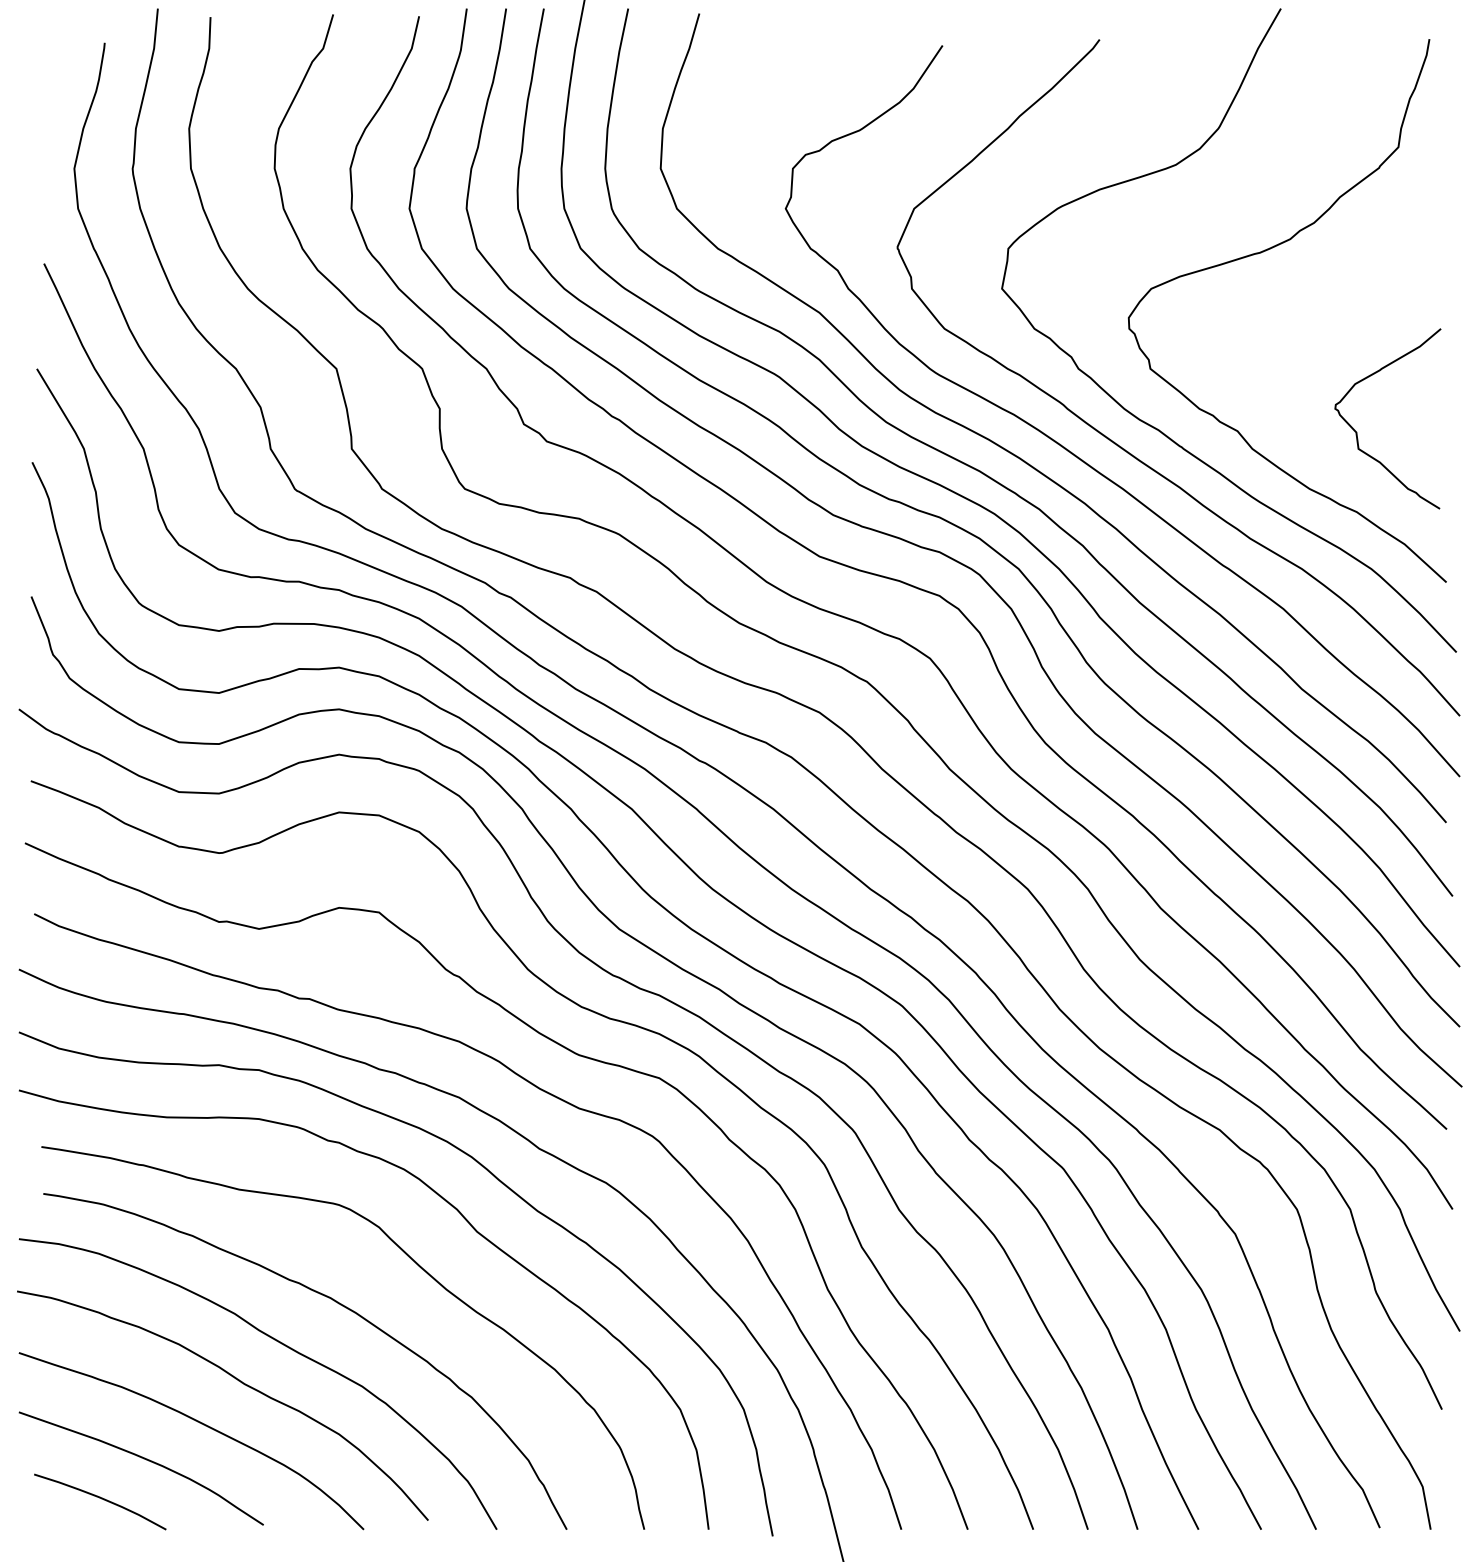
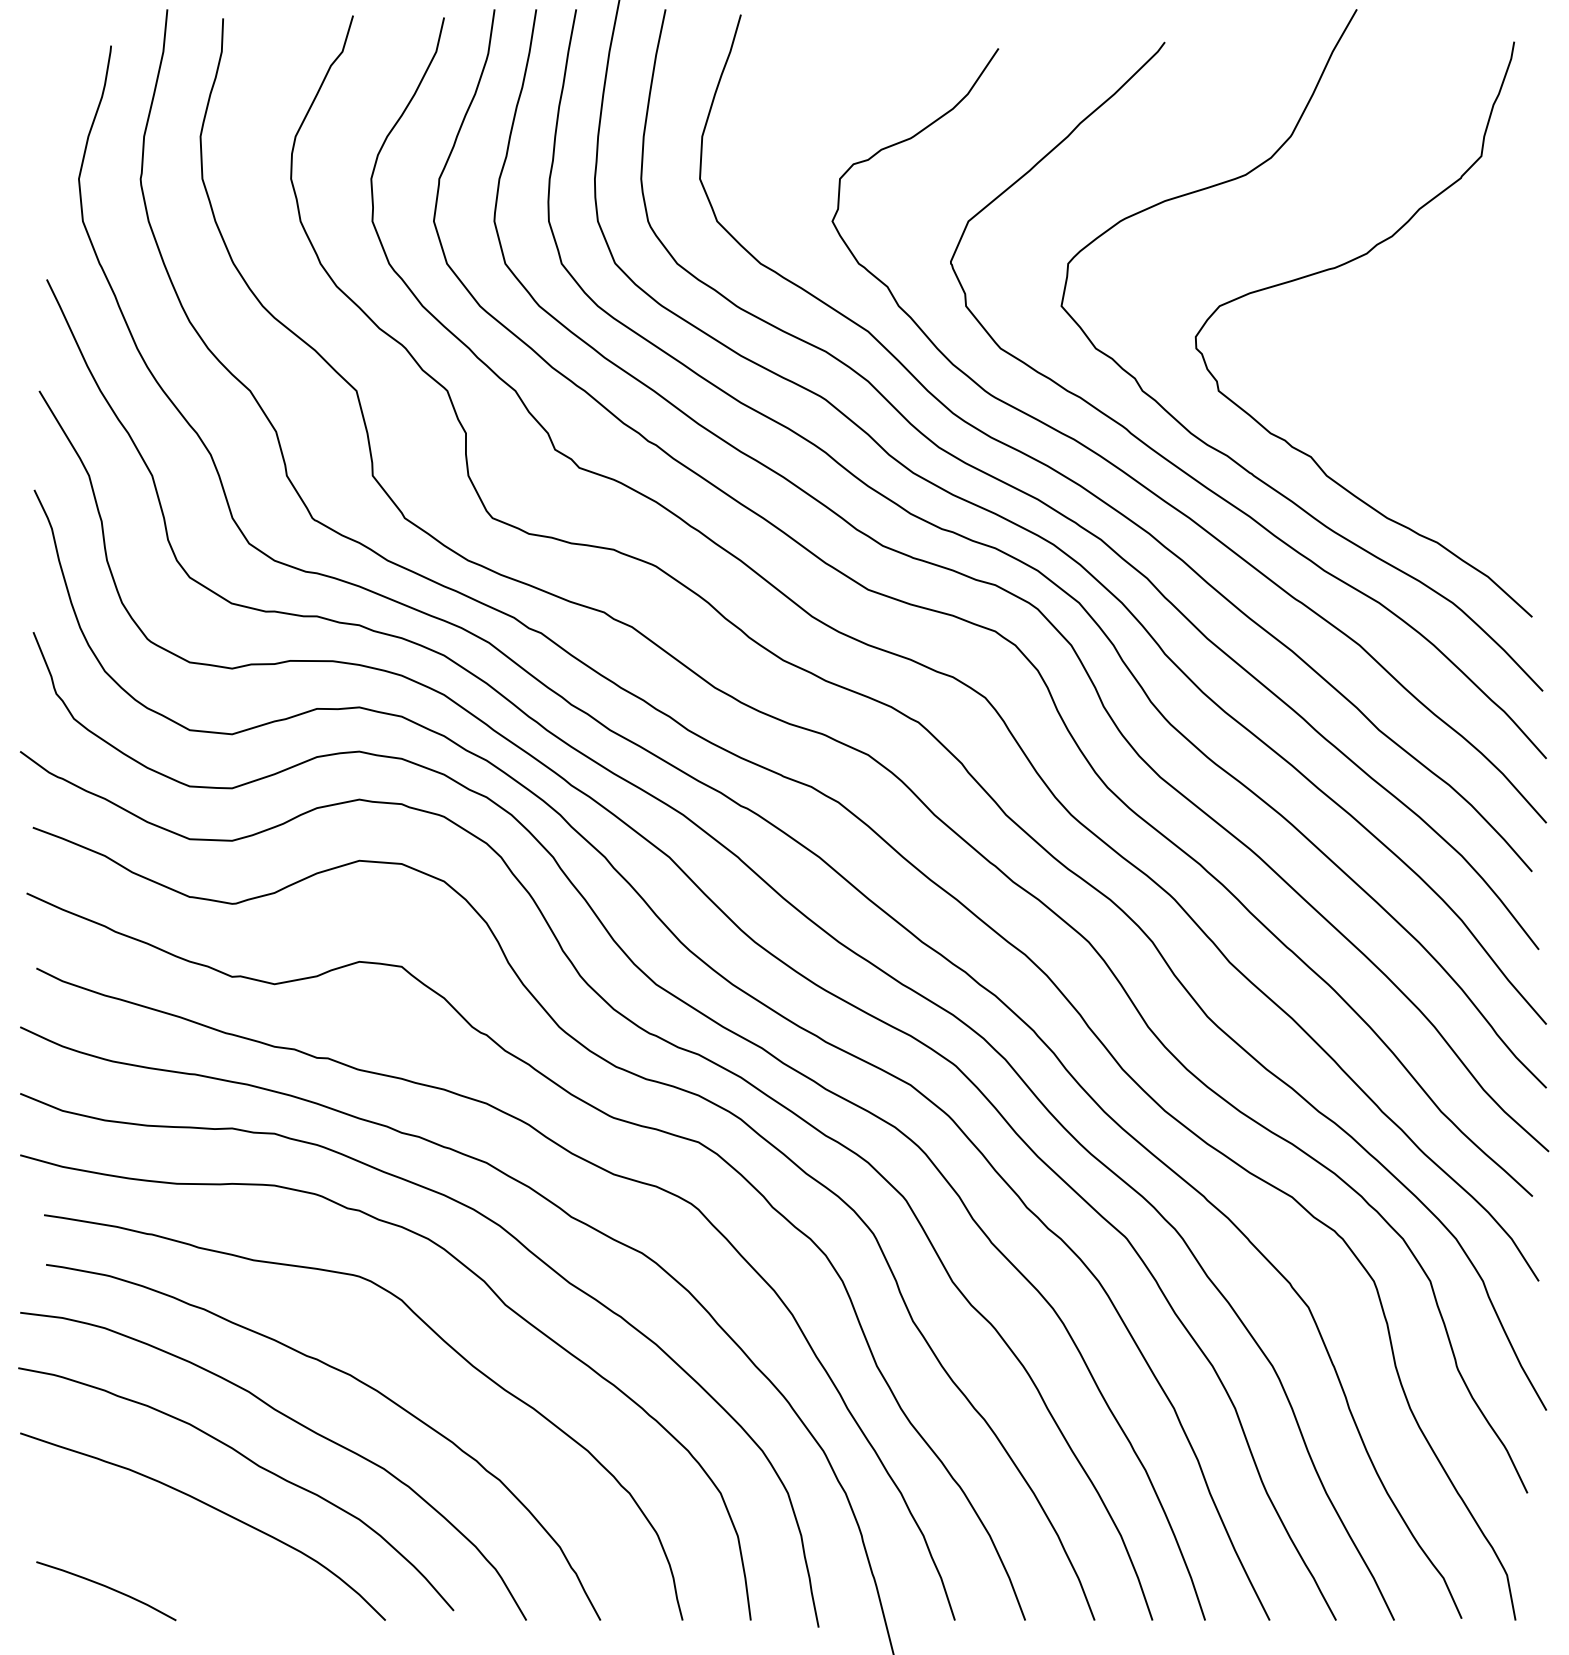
curve: (1357, 432) -> (1438, 458), removed
curve: (143, 1459) -> (152, 1546), removed

